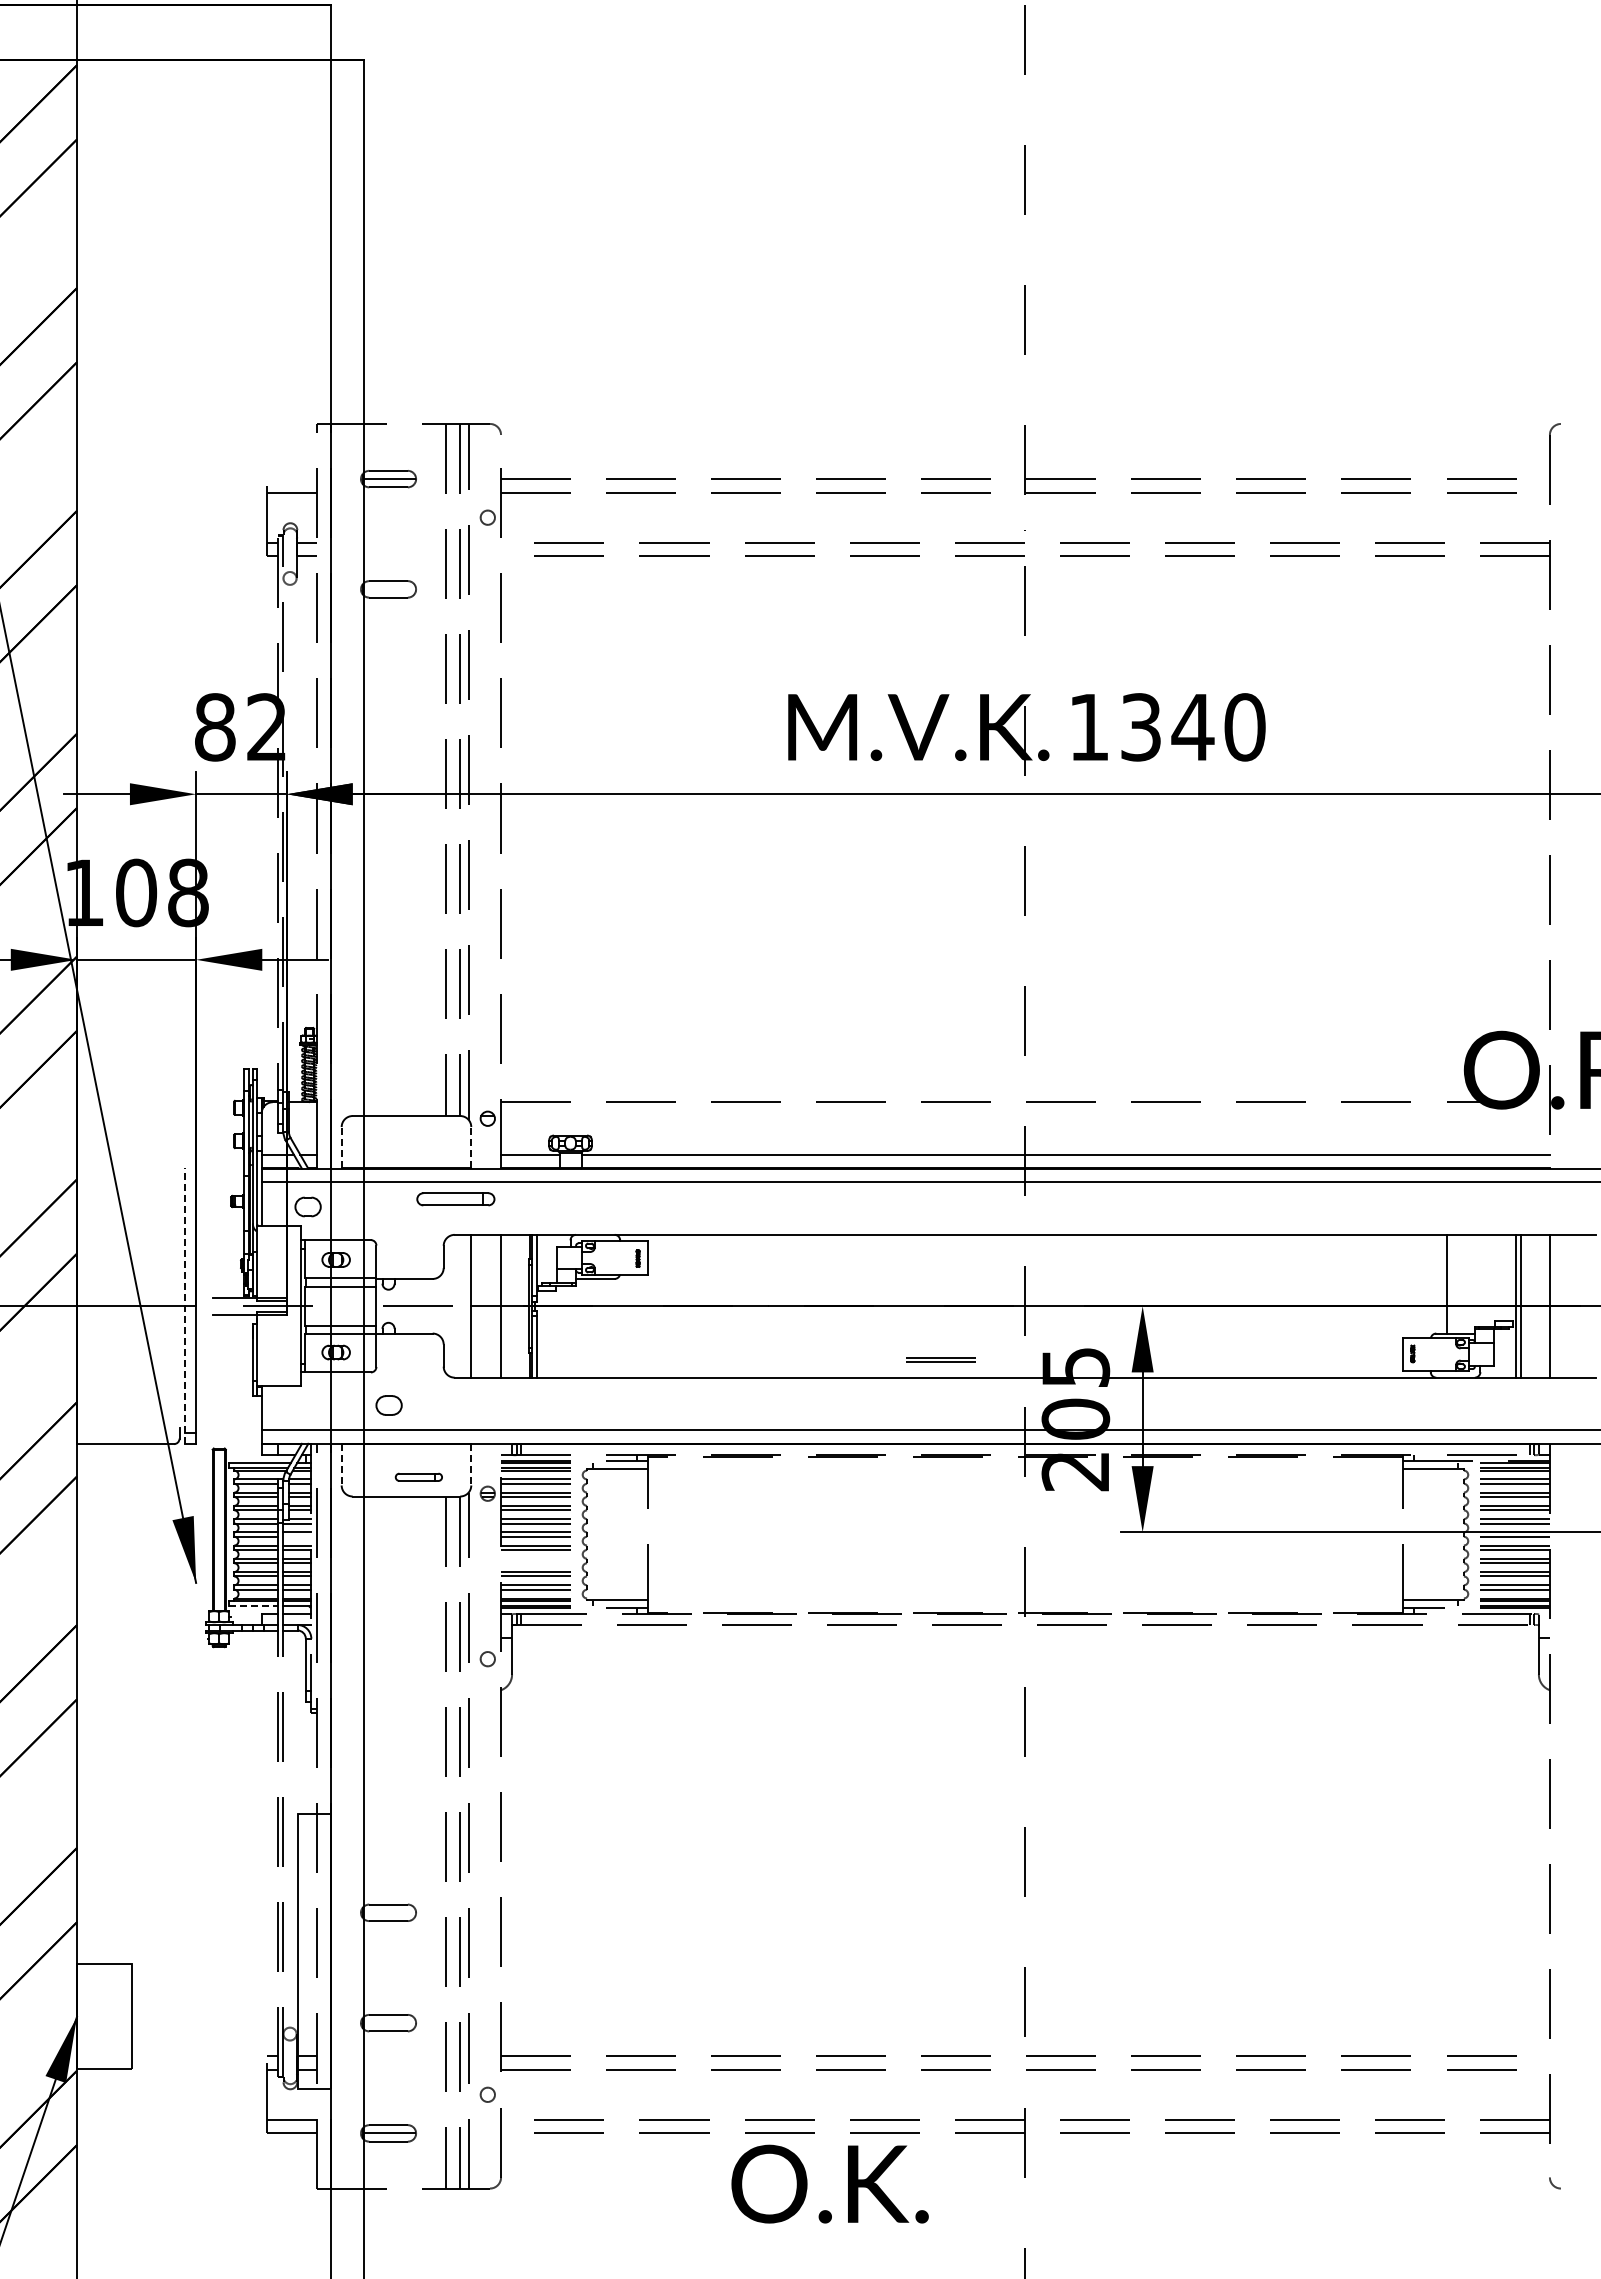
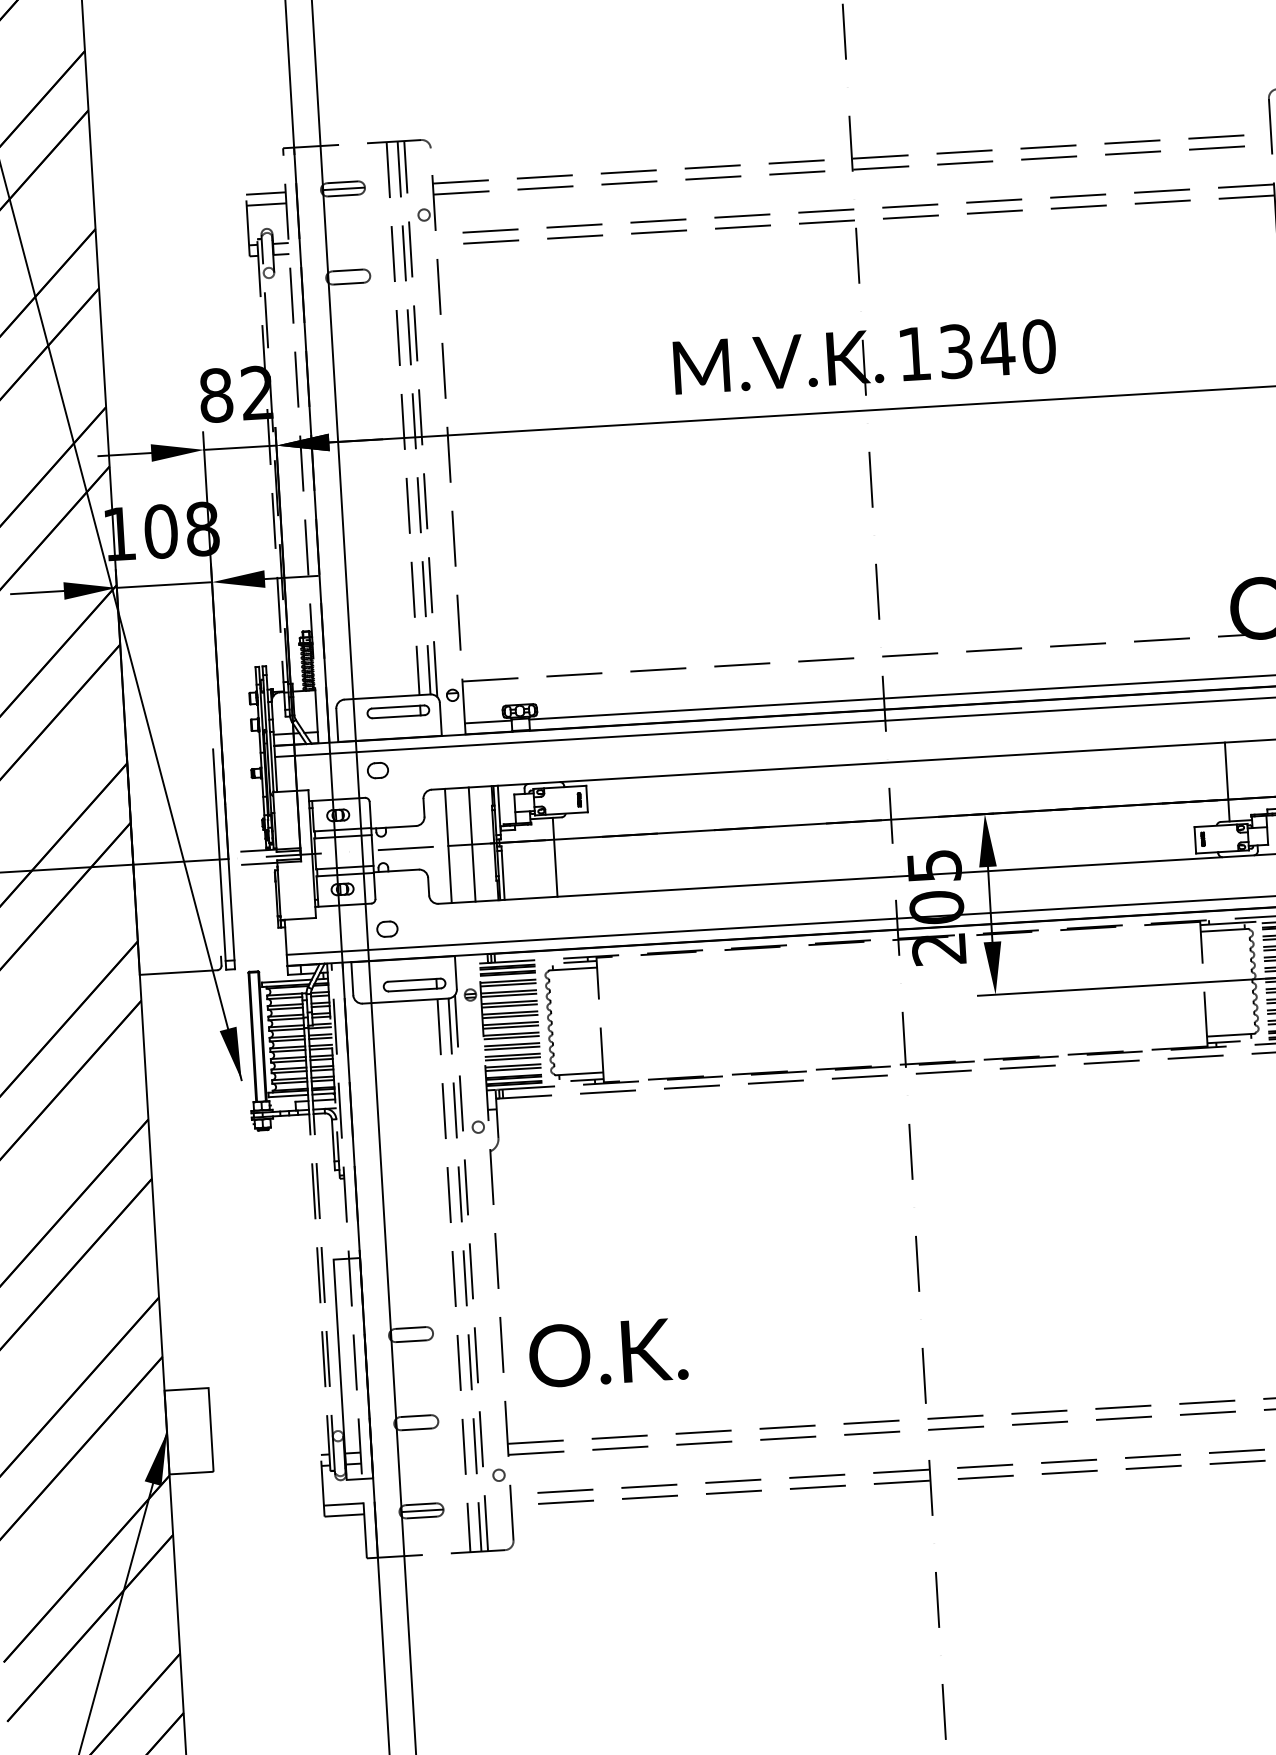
line: (291, 479) -> (265, 193), added
line: (341, 1147) -> (337, 725), dashed -> solid
line: (471, 1147) -> (441, 719), dashed -> solid
part: (455, 1199) -> (398, 712), moved
part: (307, 1206) -> (377, 770), moved
line: (185, 1306) -> (220, 859), dashed -> solid
line: (603, 1327) -> (555, 856), added
part: (940, 1359) -> (511, 1046), moved
line: (341, 1464) -> (352, 978), dashed -> solid
line: (471, 1464) -> (456, 972), dashed -> solid
part: (418, 1477) -> (414, 985), size x1.67
line: (297, 1536) -> (320, 1038), added
line: (253, 1606) -> (288, 1096), dashed -> solid
text: (829, 2183) -> (607, 1352), moved

